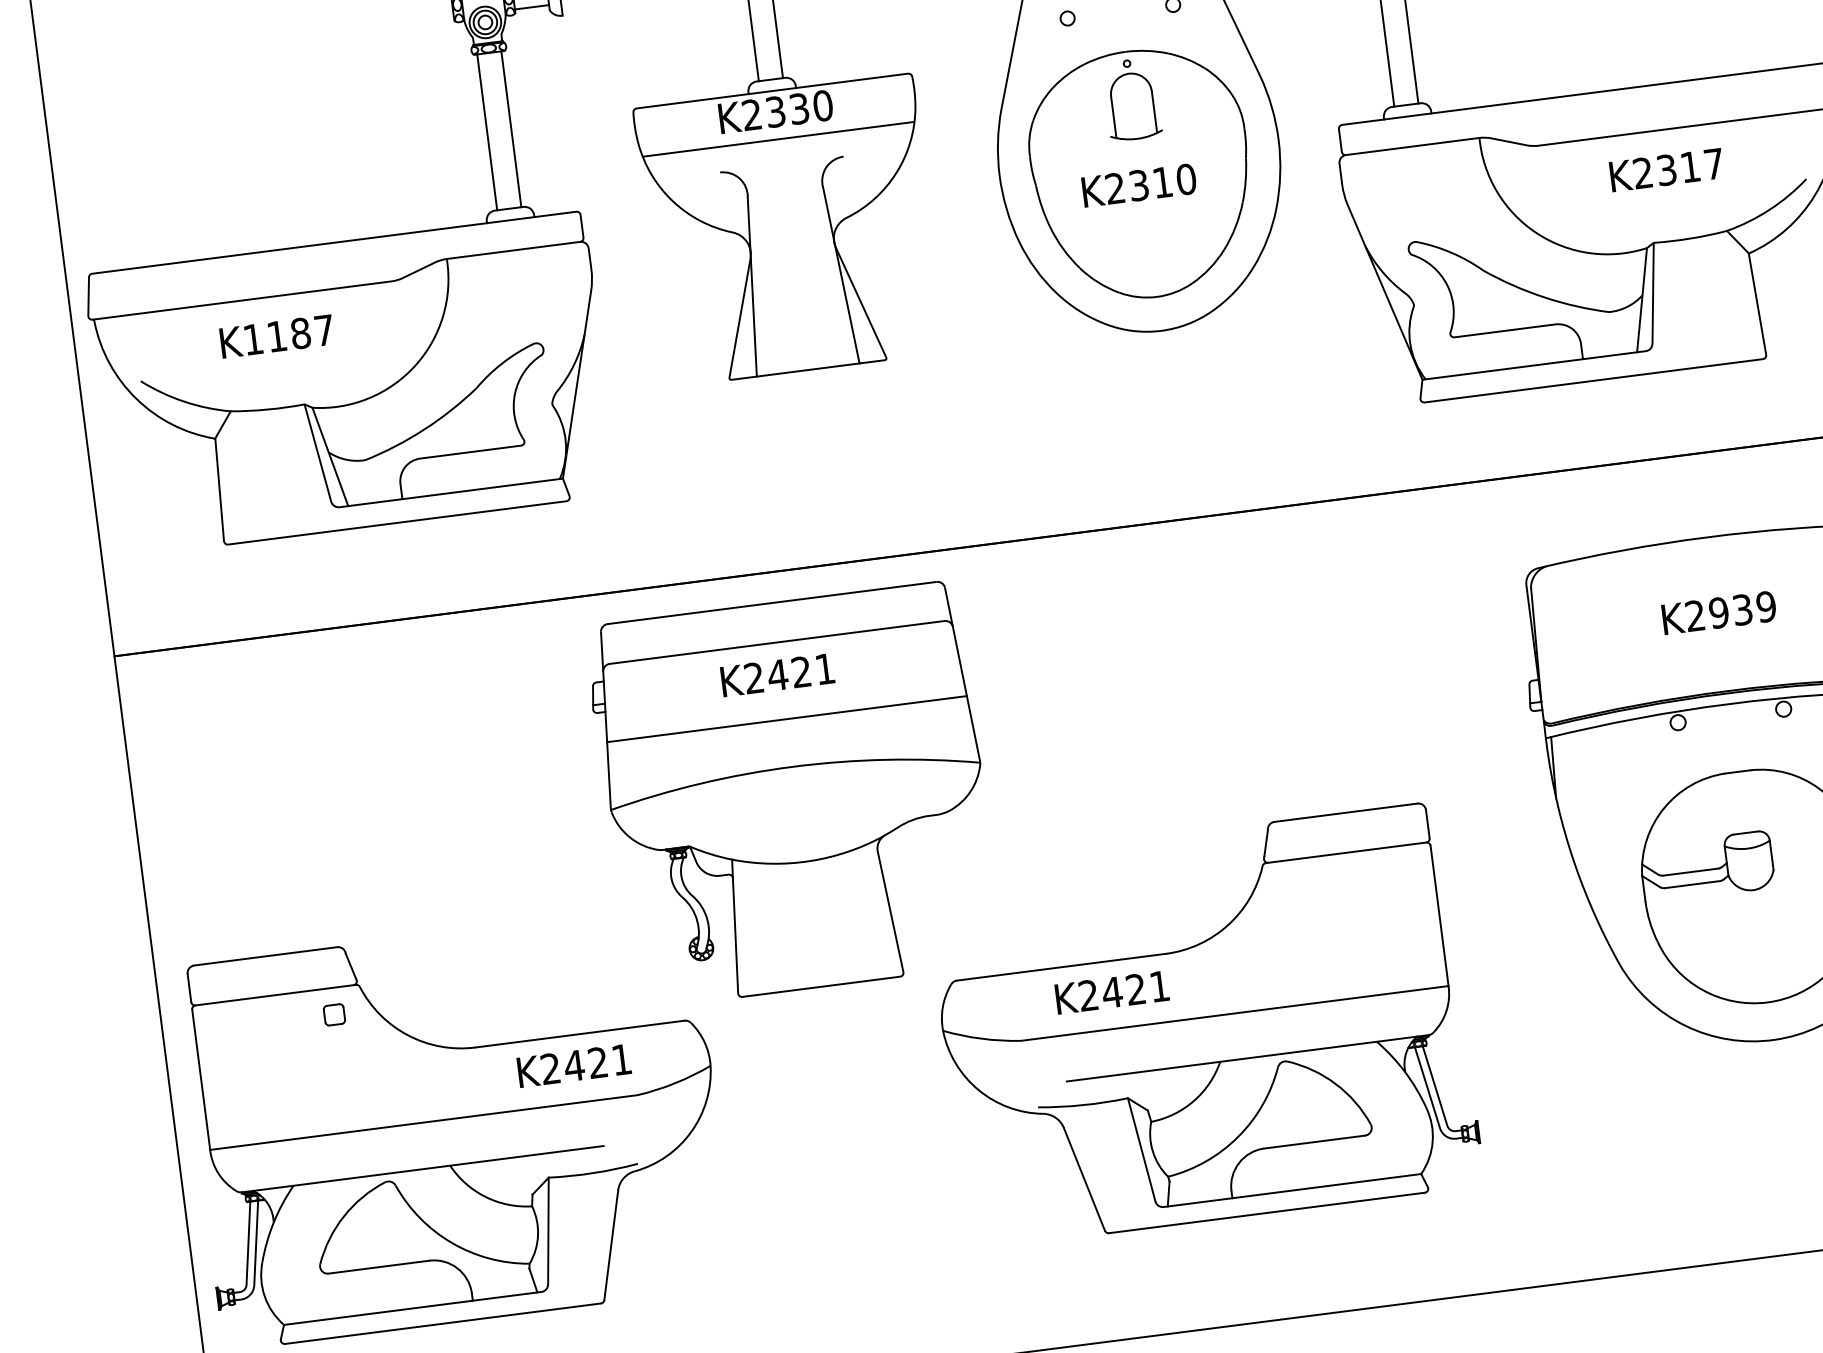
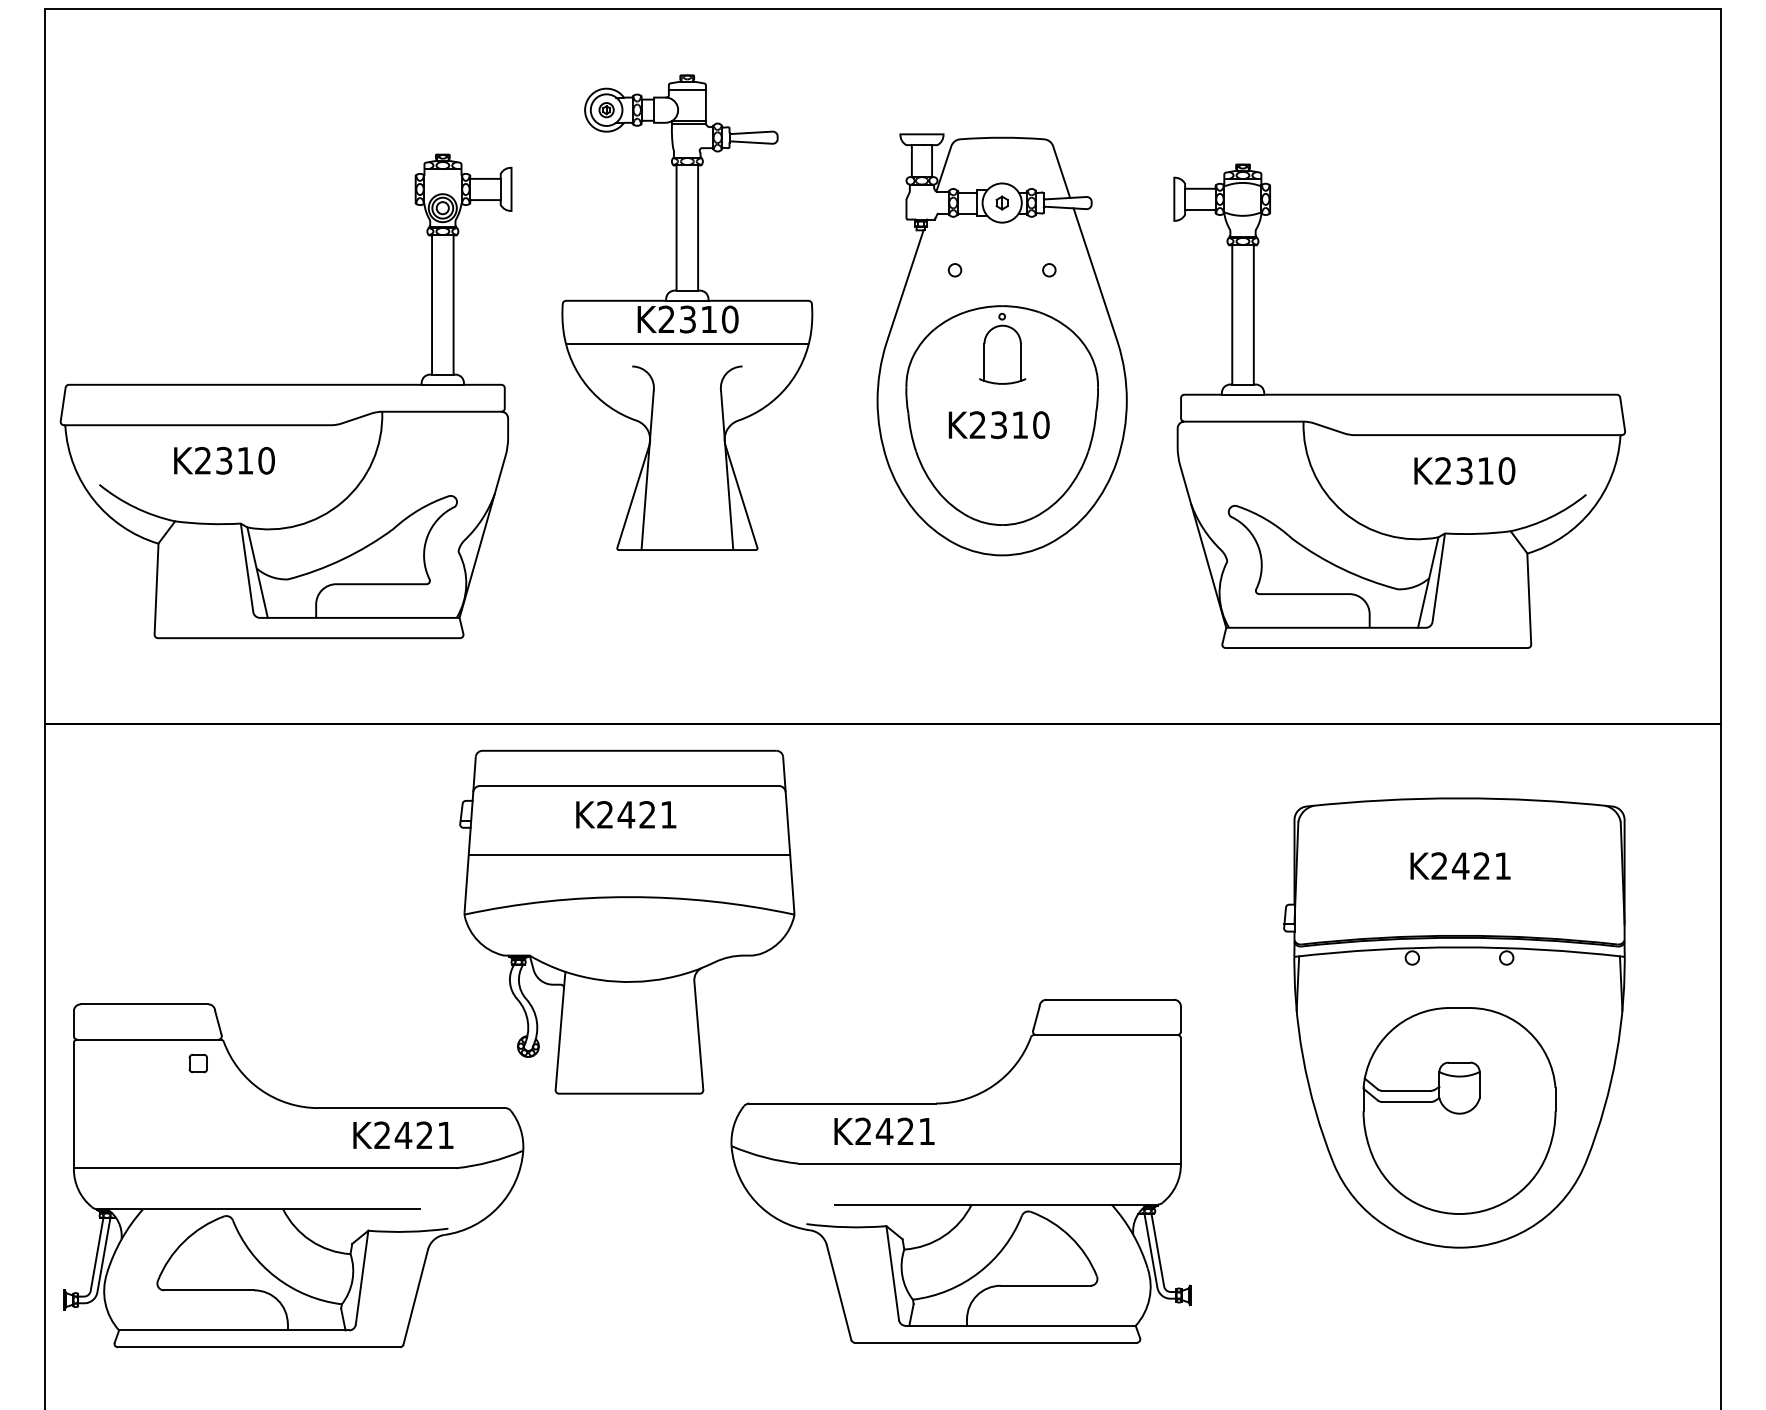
text: (798, 108) -> (708, 319), K2330 -> K2310
text: (1713, 163) -> (1506, 470), K2317 -> K2310
text: (288, 334) -> (234, 460), K1187 -> K2310
text: (1742, 610) -> (1481, 866), K2939 -> K2421

